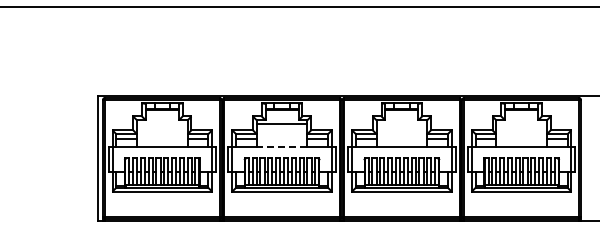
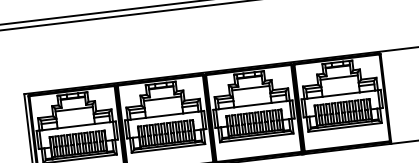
line: (162, 124) -> (74, 109), added
line: (401, 124) -> (250, 88), added
line: (521, 124) -> (339, 77), added
line: (281, 147) -> (164, 115), dashed -> solid

